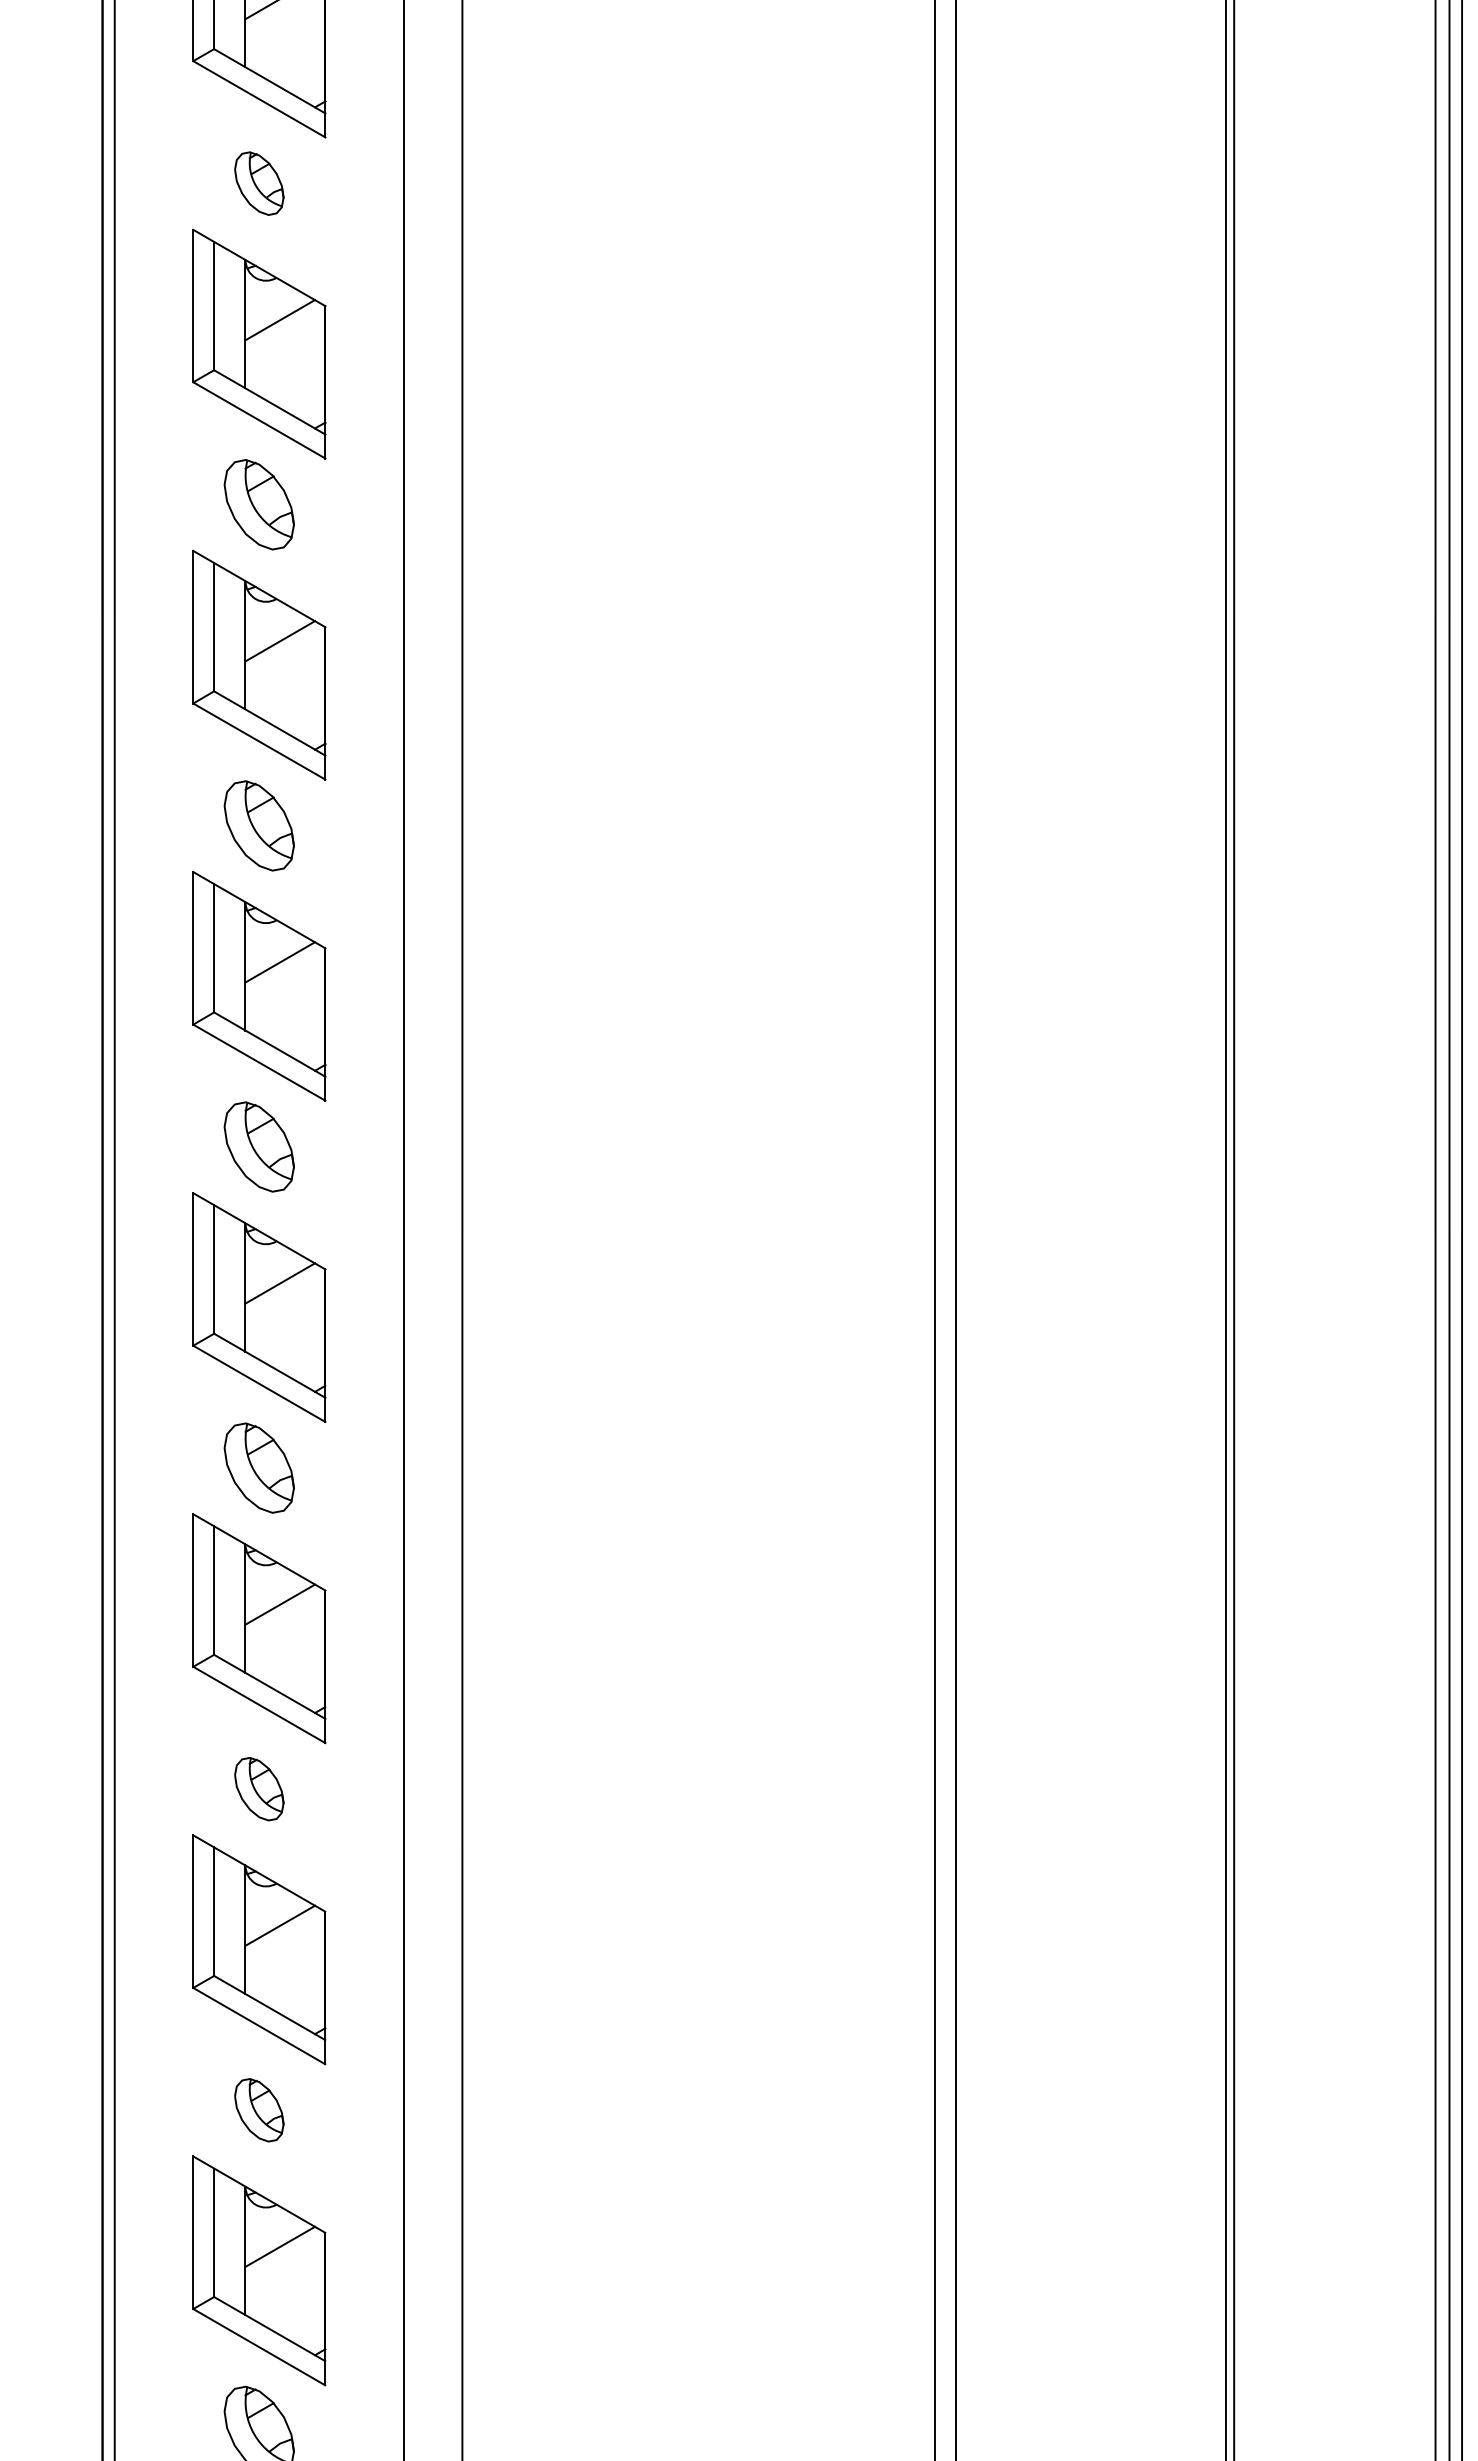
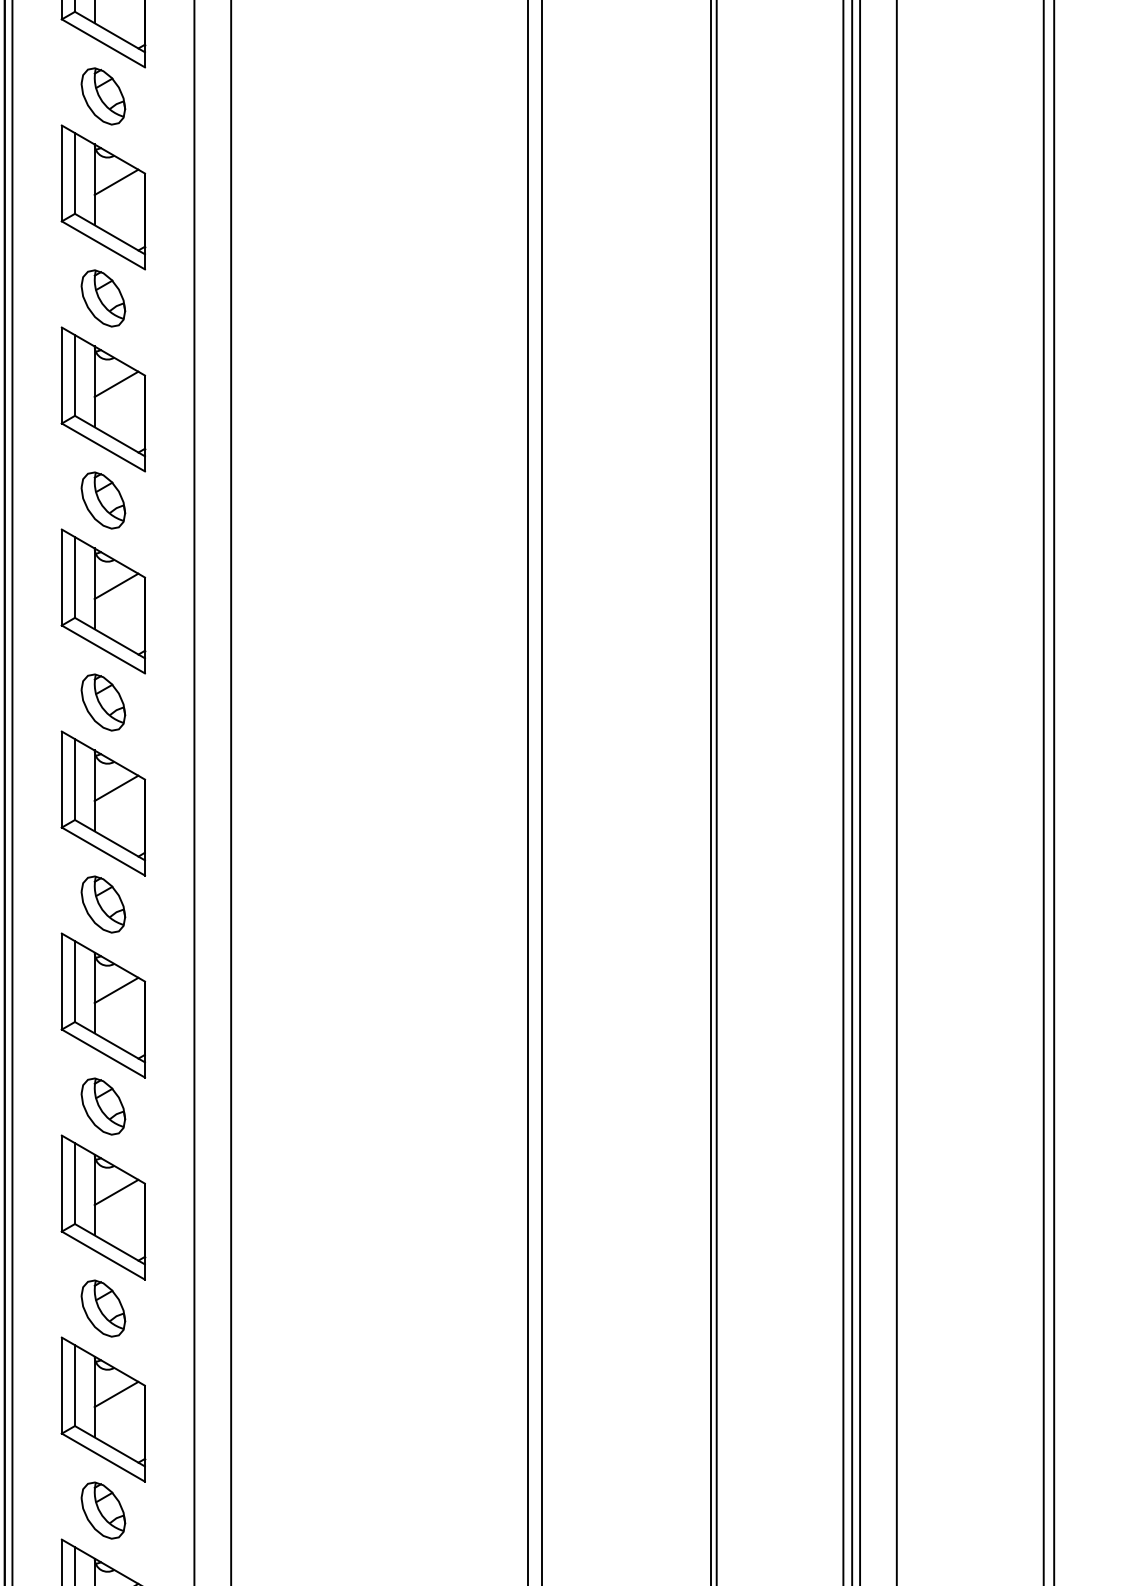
part: (259, 183) -> (103, 96), size x1.43
part: (259, 1789) -> (103, 1106), size x1.43
part: (259, 2110) -> (103, 1308), size x1.43

